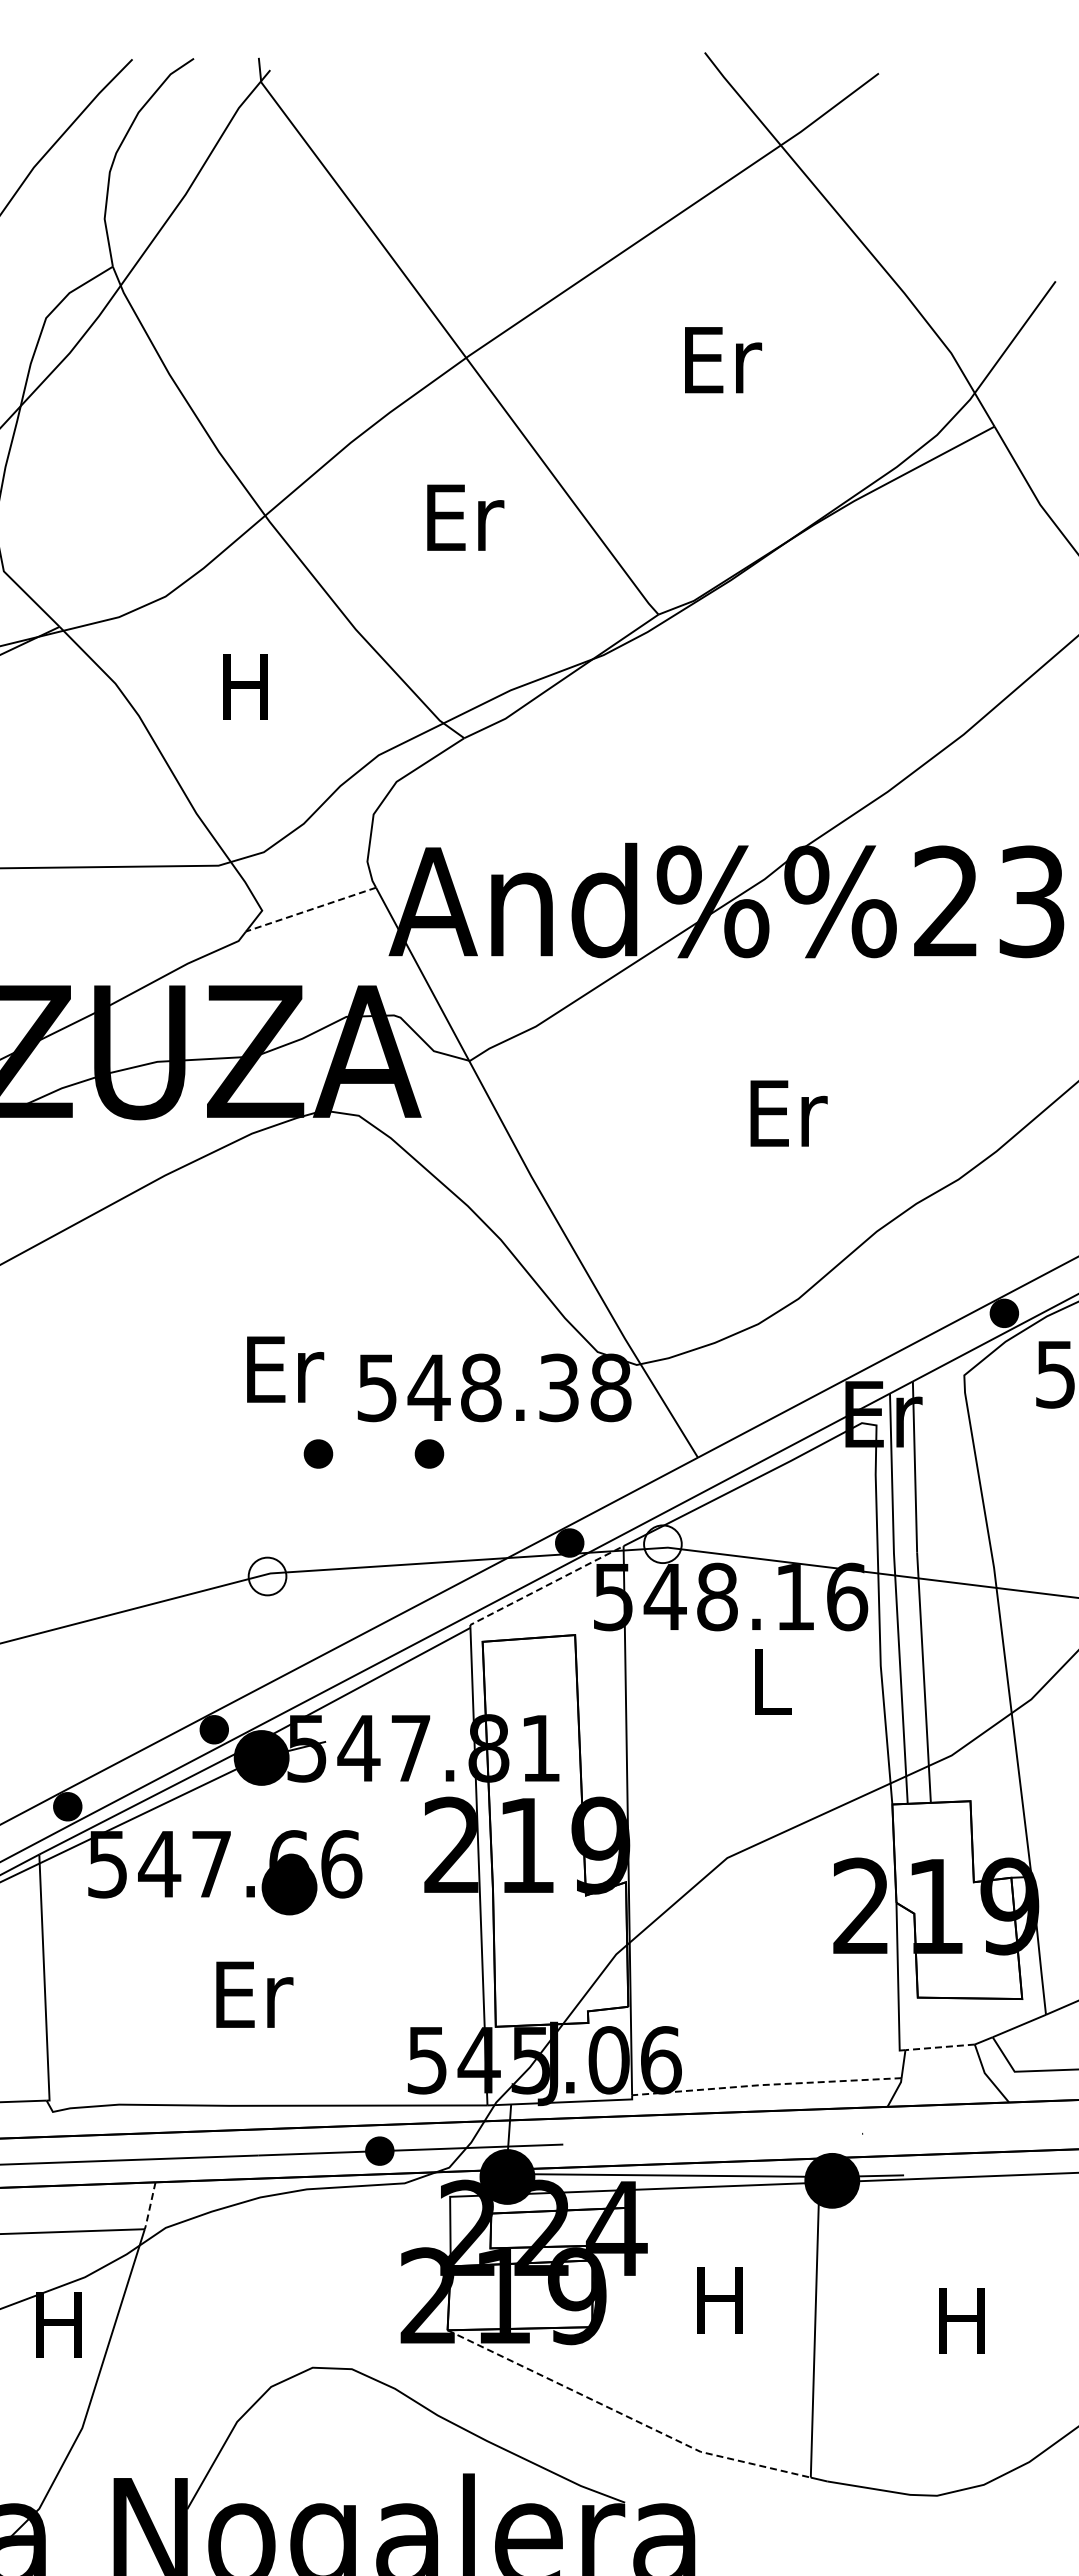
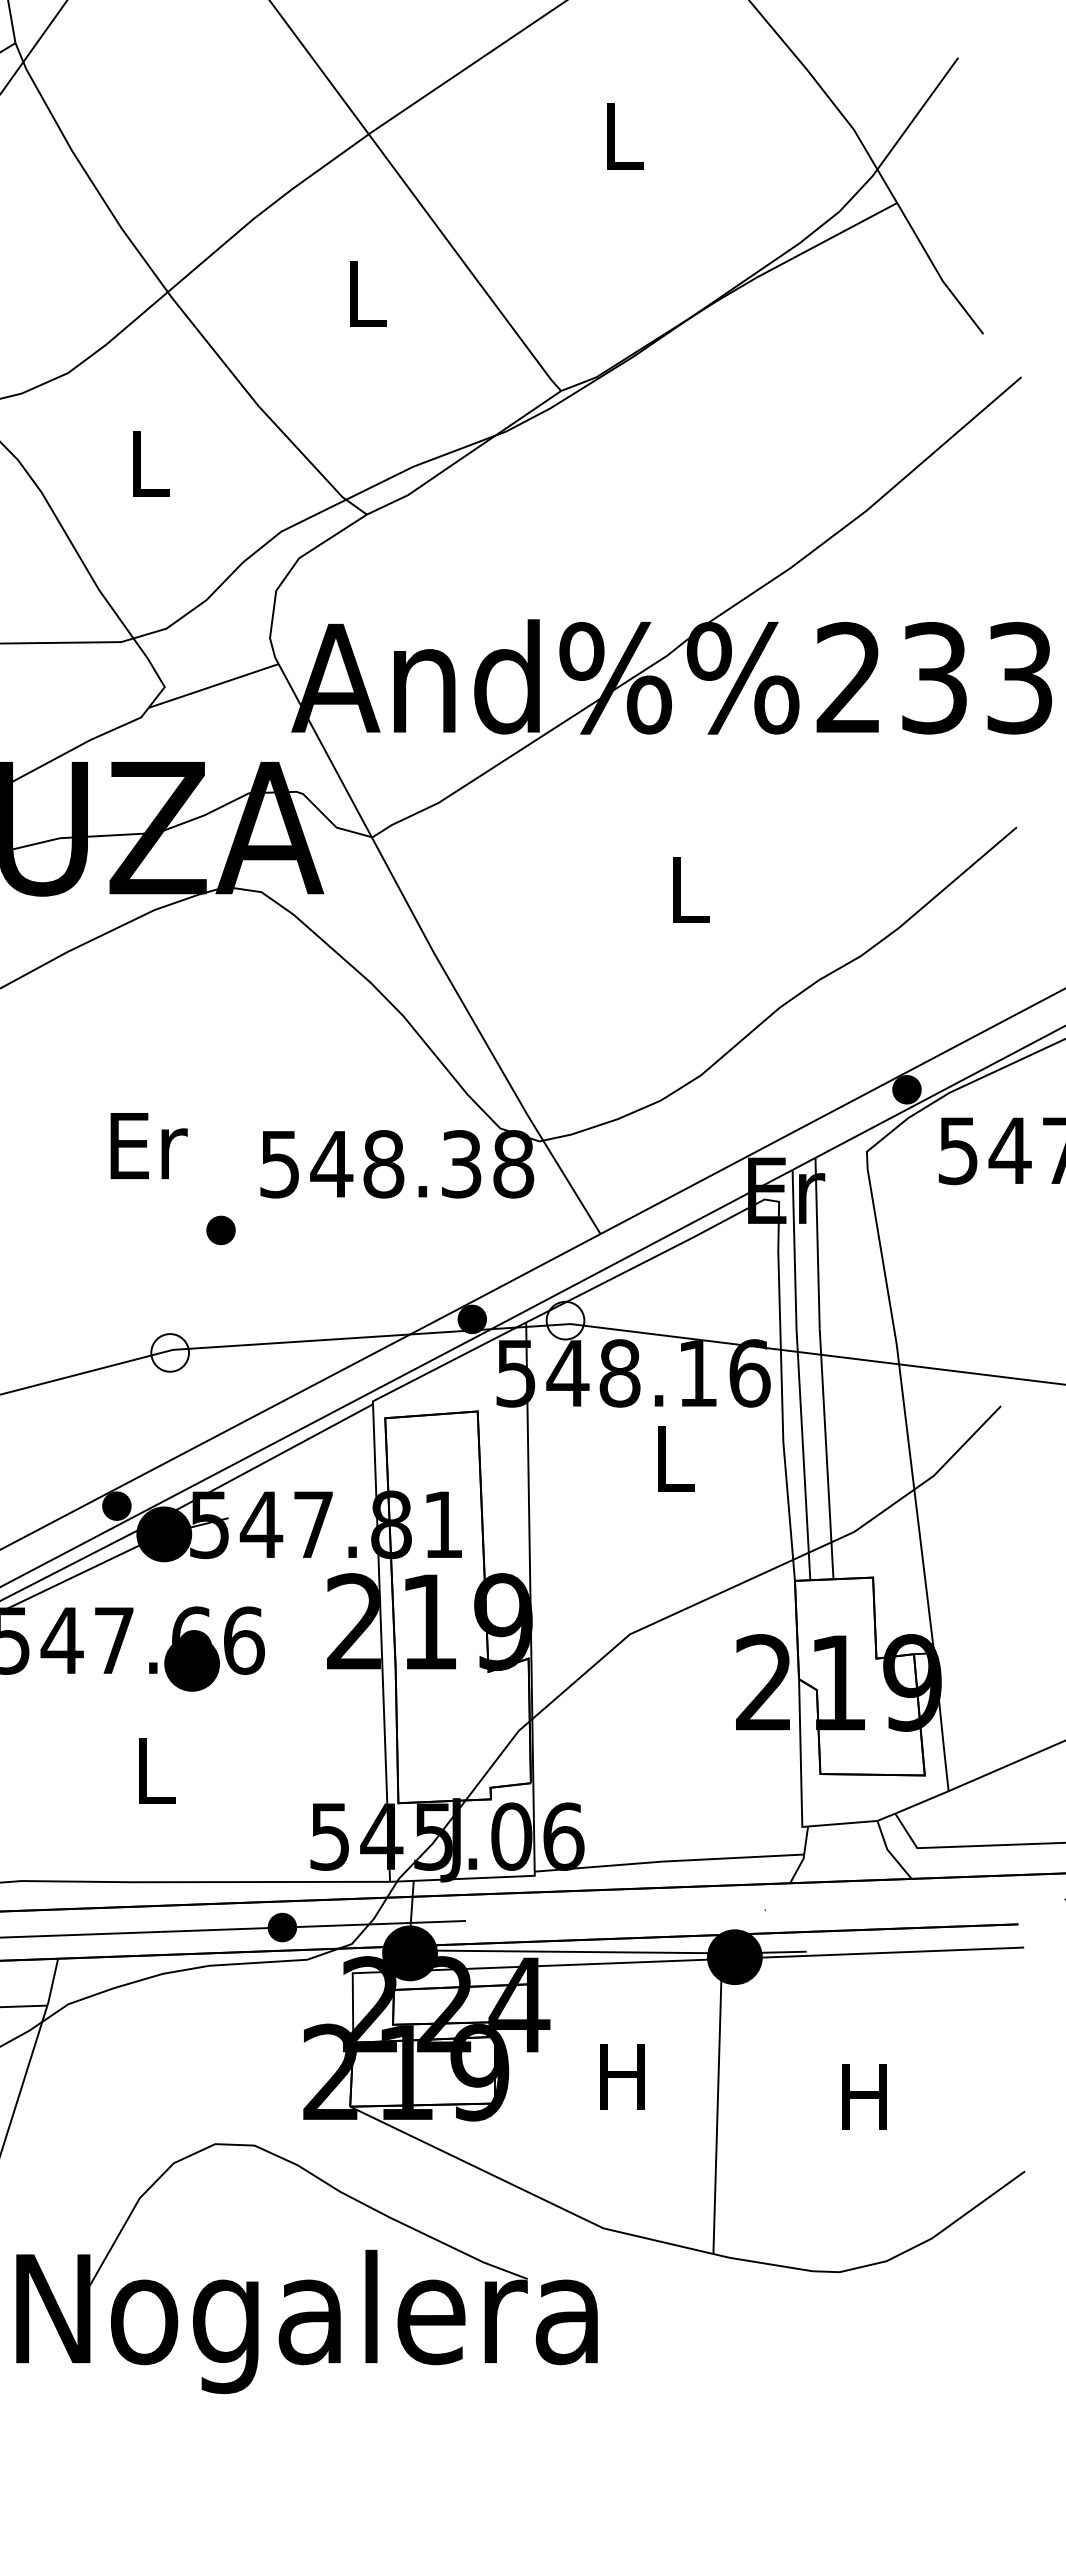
text: (723, 360) -> (626, 136), Er -> L
text: (465, 517) -> (368, 293), Er -> L
text: (245, 686) -> (148, 462), H -> L
line: (311, 909) -> (214, 685), dashed -> solid
text: (788, 1113) -> (691, 889), Er -> L
text: (285, 1369) -> (149, 1145), moved
part: (429, 1453) -> (332, 1229), removed
line: (545, 1586) -> (448, 1362), dashed -> solid
text: (254, 1994) -> (157, 1770), Er -> L
line: (940, 2047) -> (843, 1823), dashed -> solid
line: (765, 2084) -> (668, 1860), dashed -> solid
line: (150, 2206) -> (53, 1982), dashed -> solid
line: (626, 2416) -> (529, 2192), dashed -> solid

